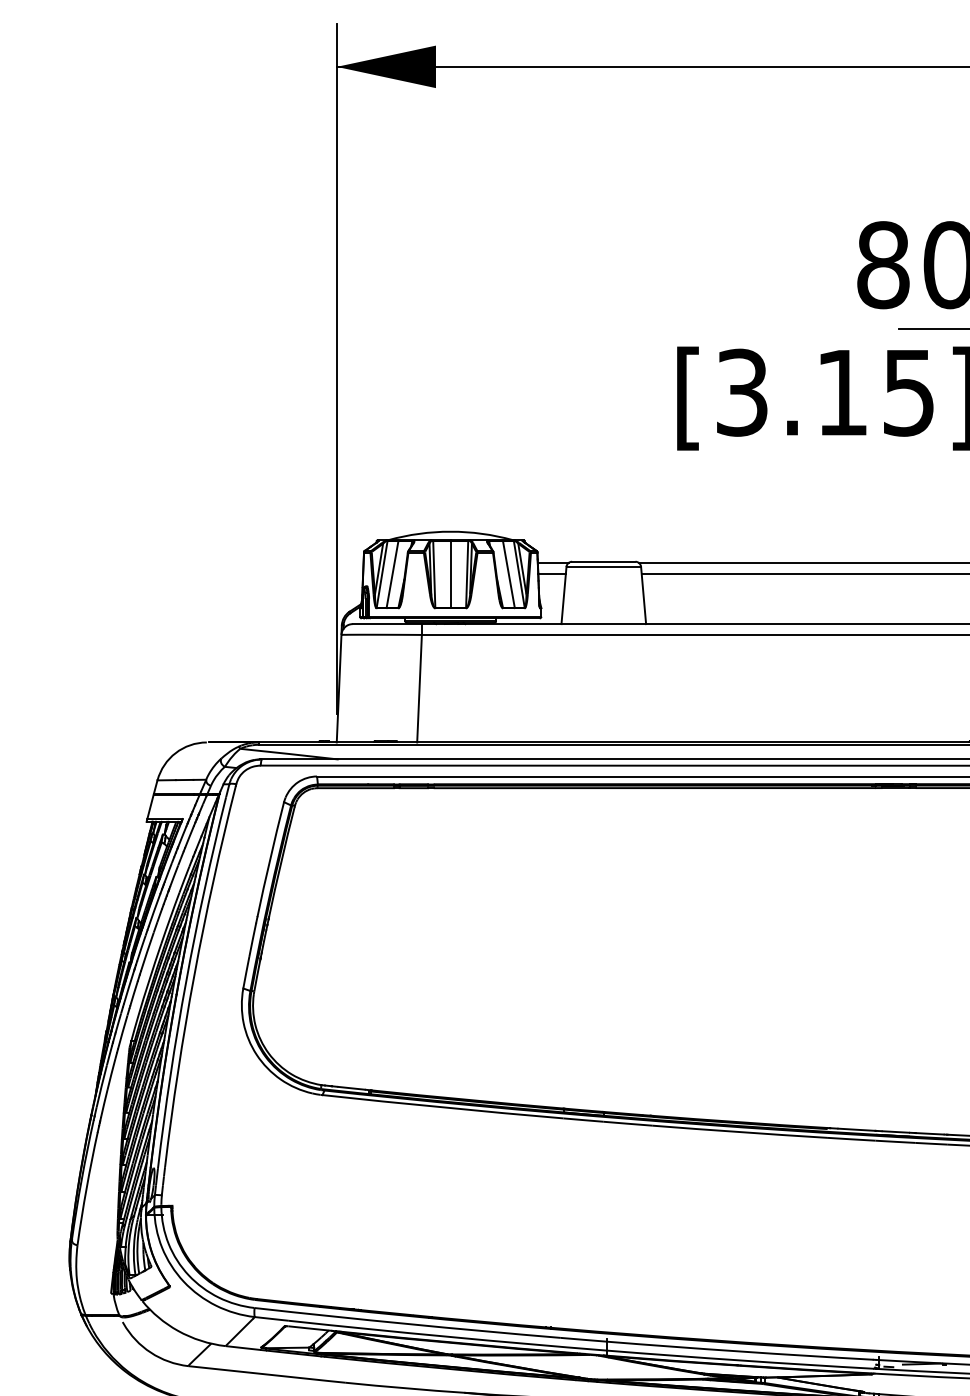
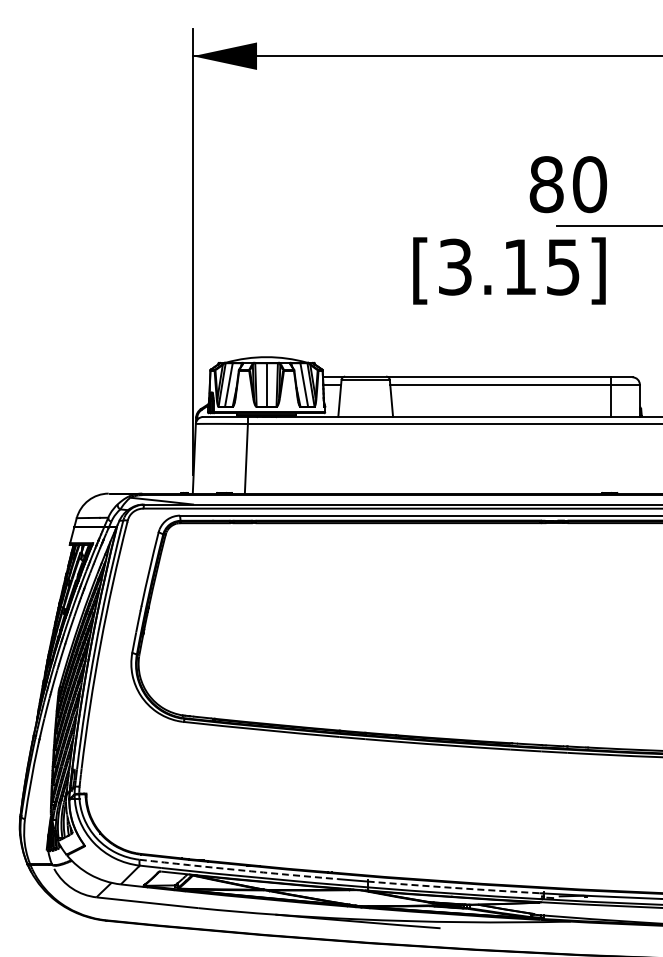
arc: (407, 1324) -> (238, 870), solid -> dashed
arc: (739, 1350) -> (453, 887), solid -> dashed

